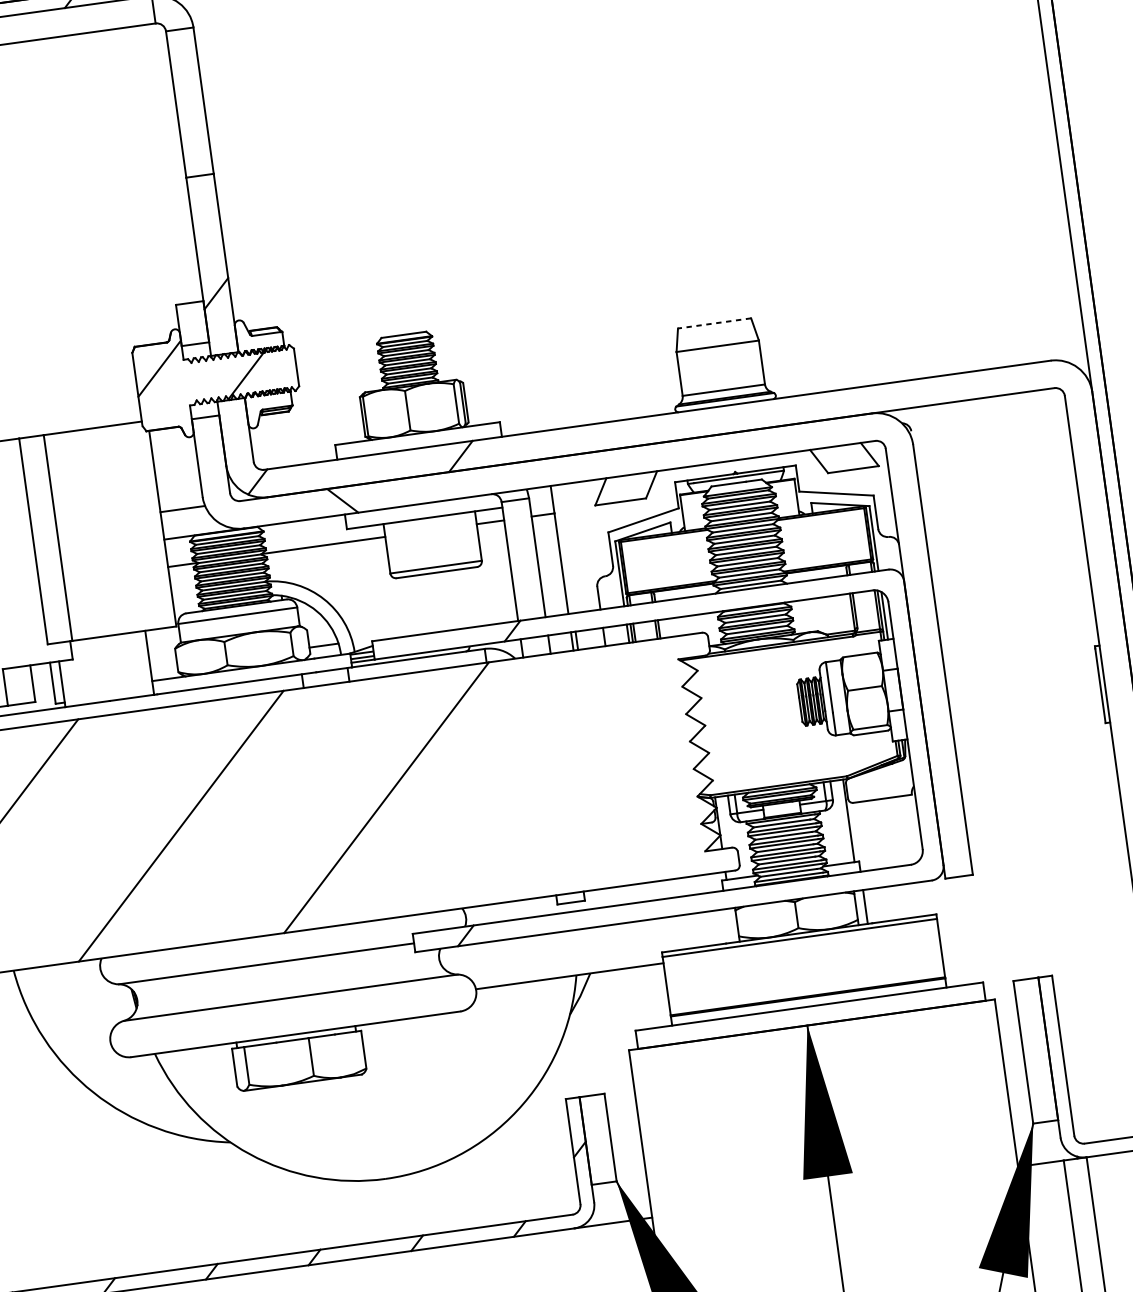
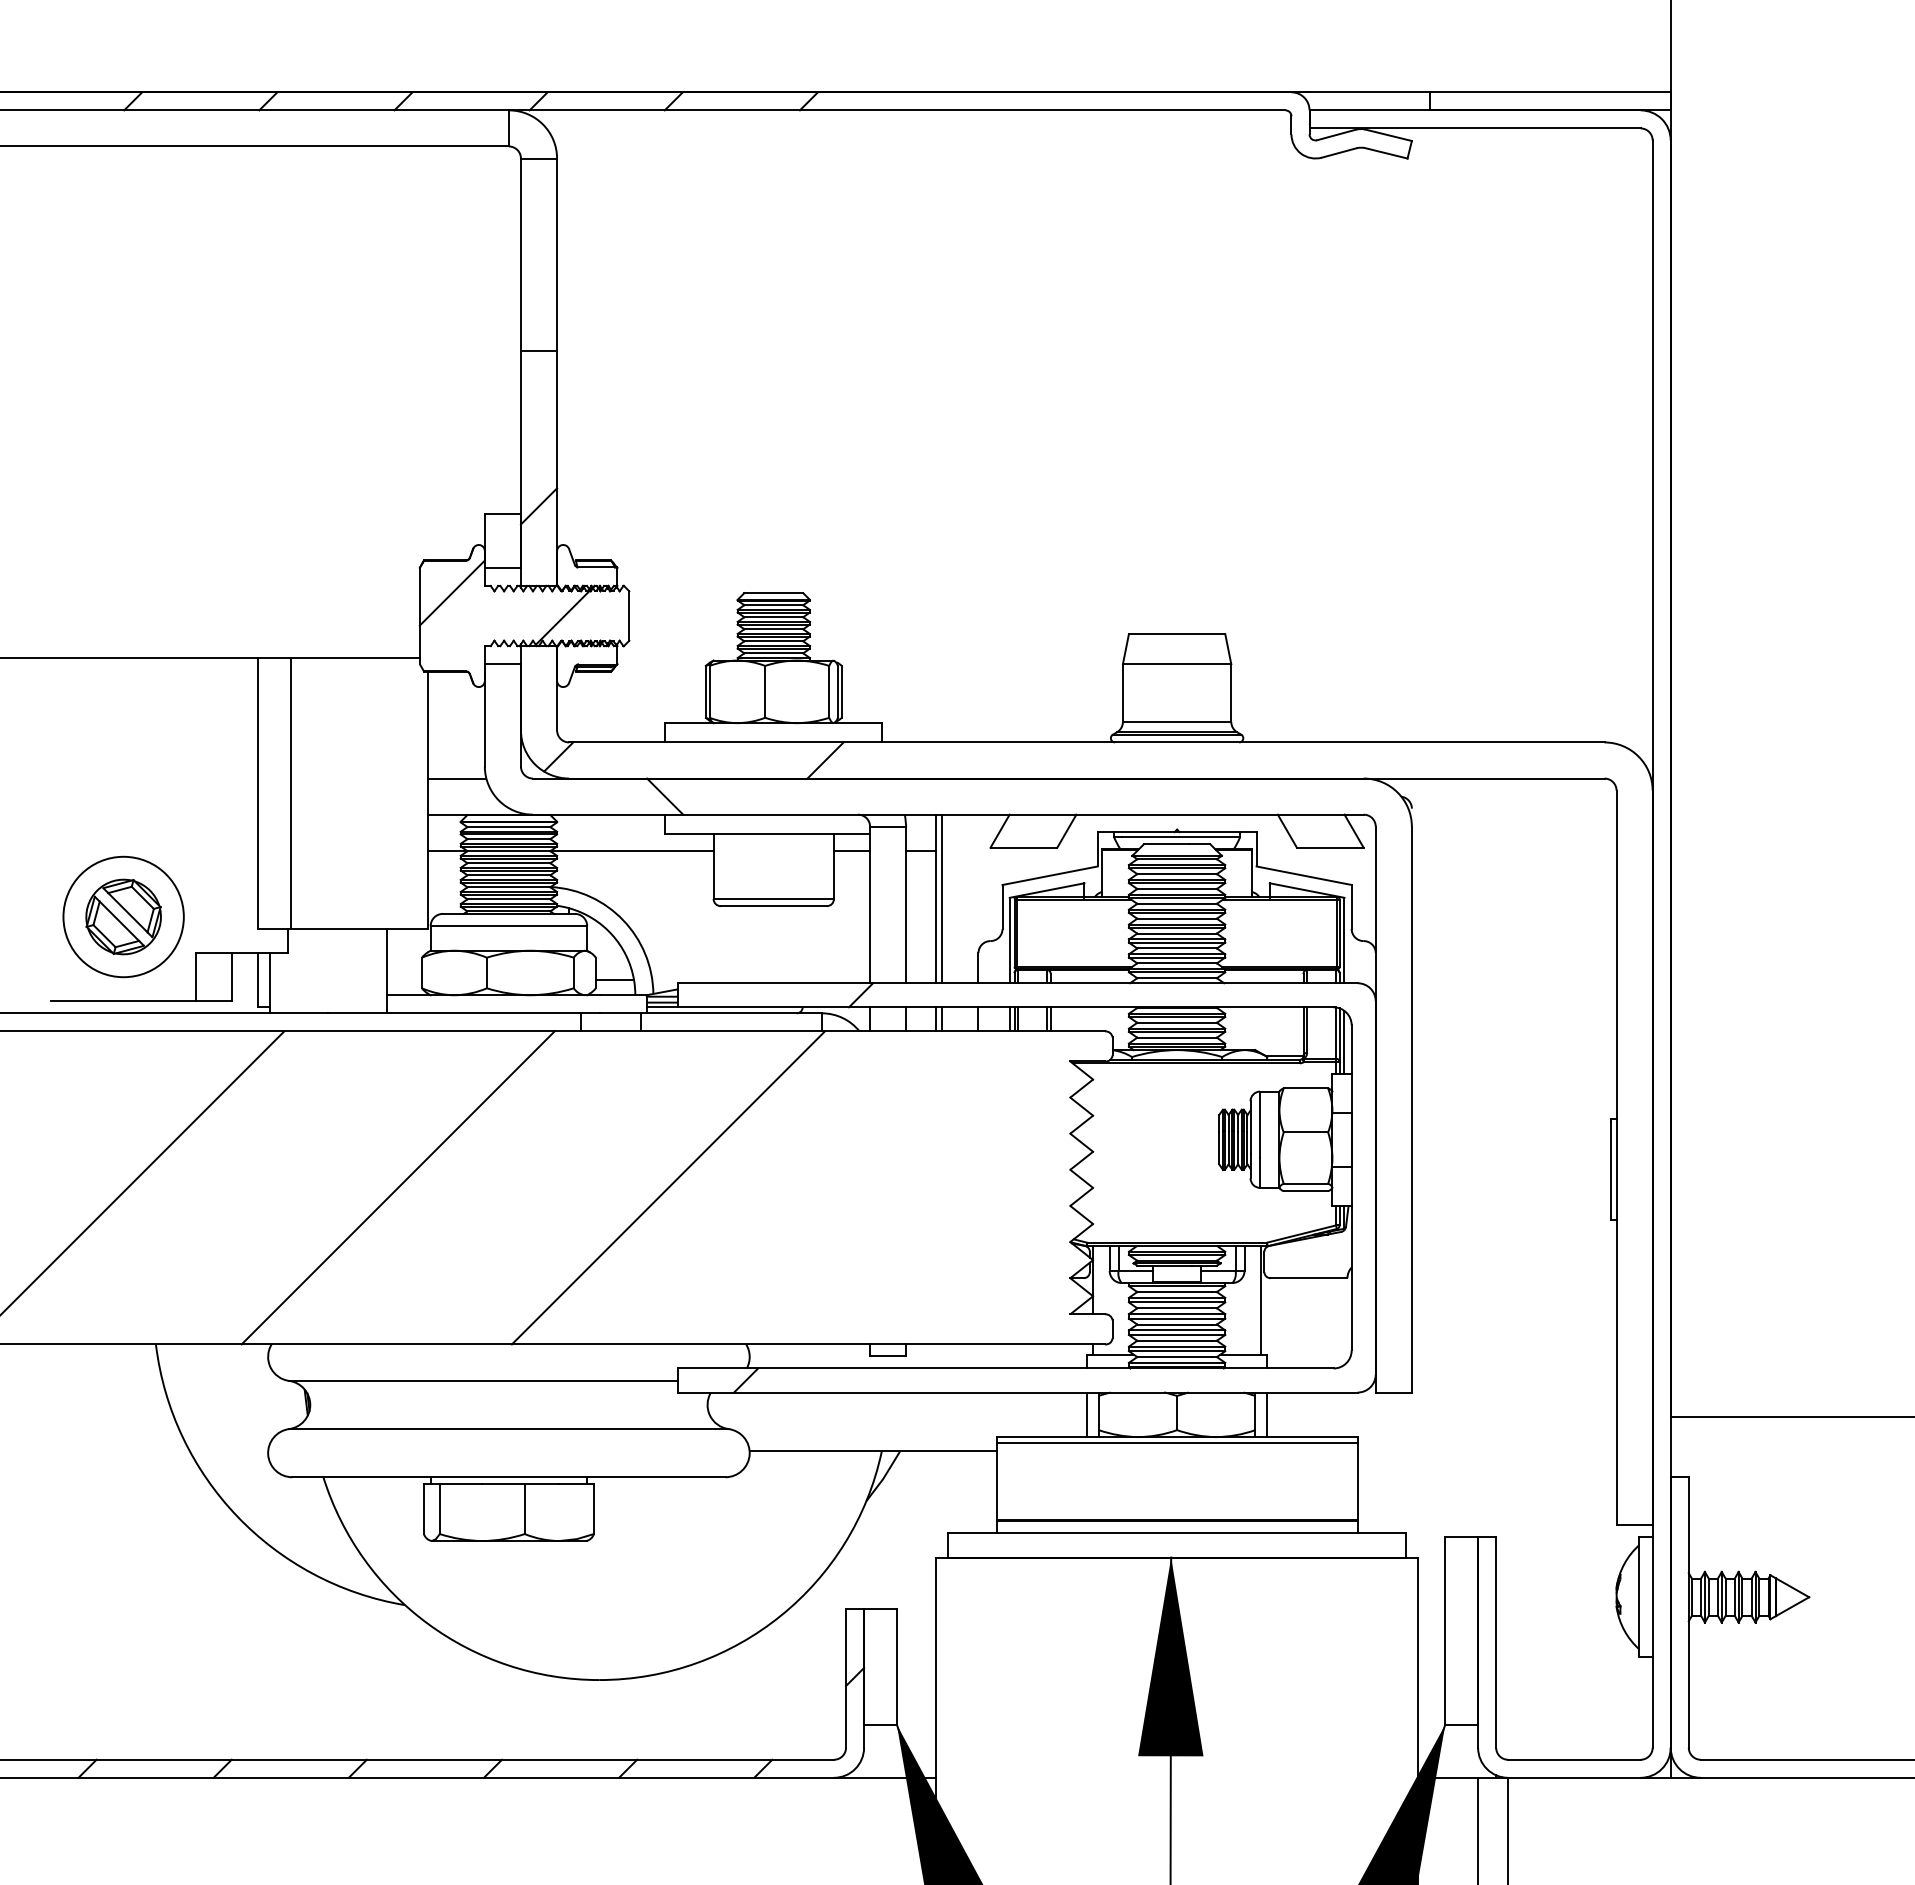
line: (714, 323) -> (1176, 634), dashed -> solid
line: (564, 549) -> (942, 898), added
line: (728, 925) -> (1086, 1414), added

